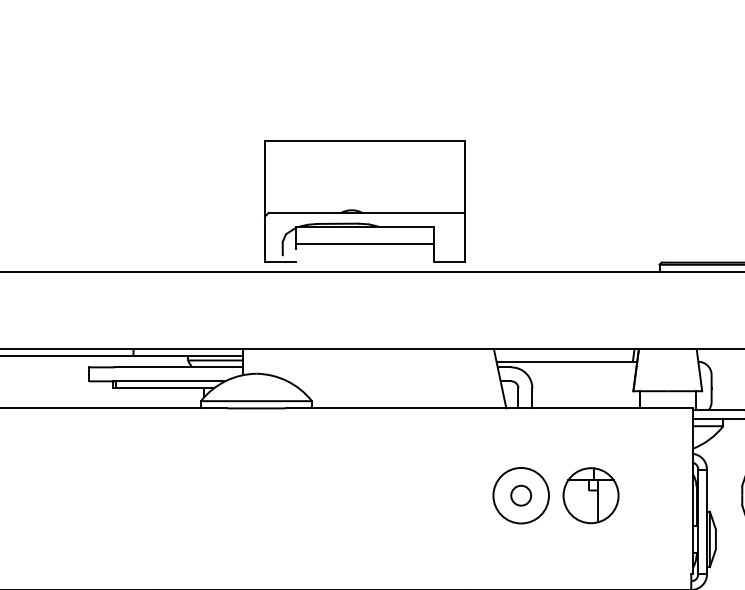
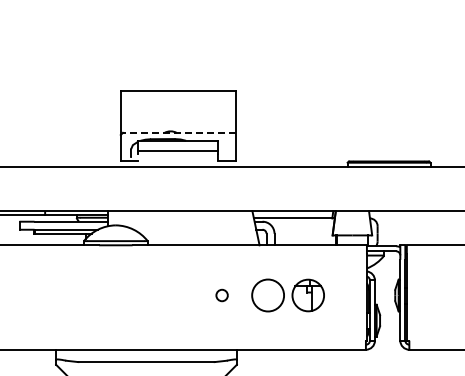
line: (365, 212) -> (178, 132), solid -> dashed
circle: (520, 495) -> (221, 295), moved

